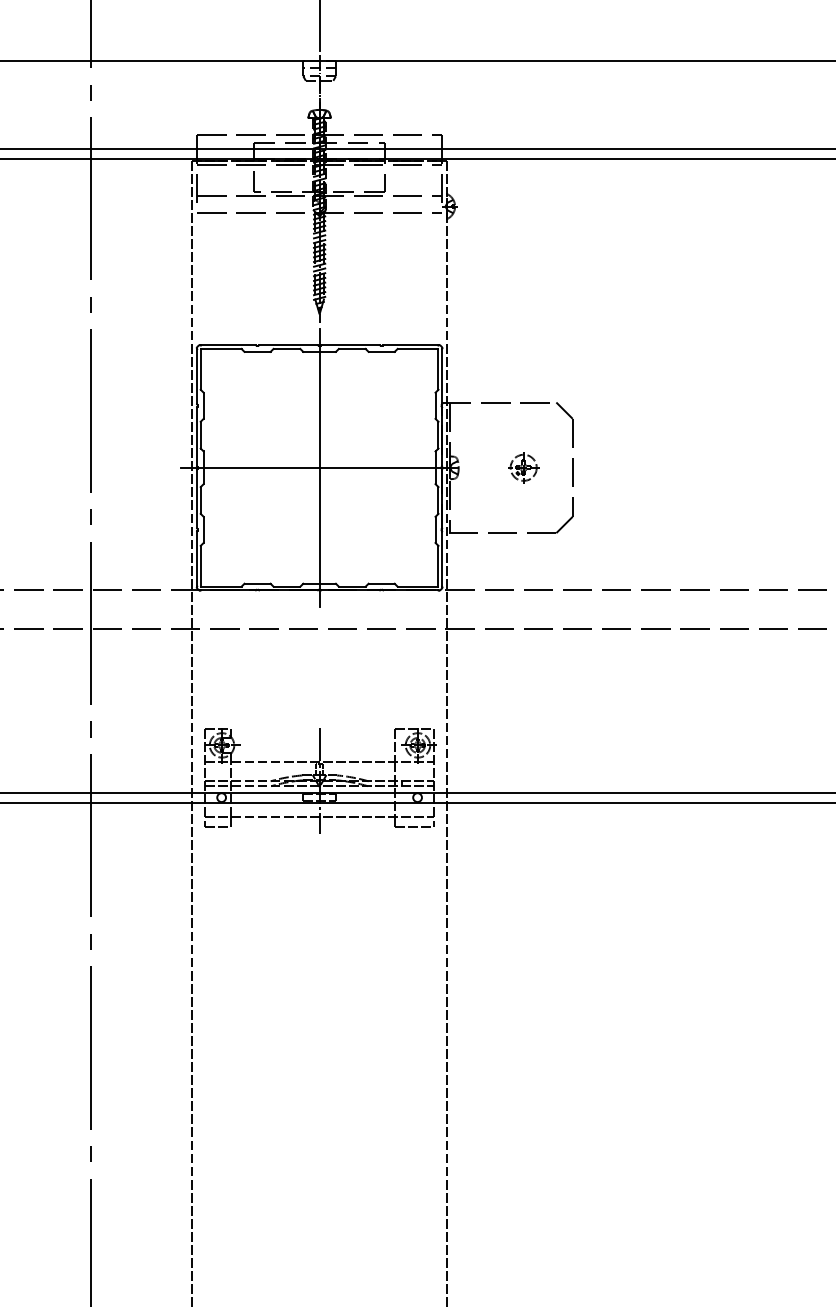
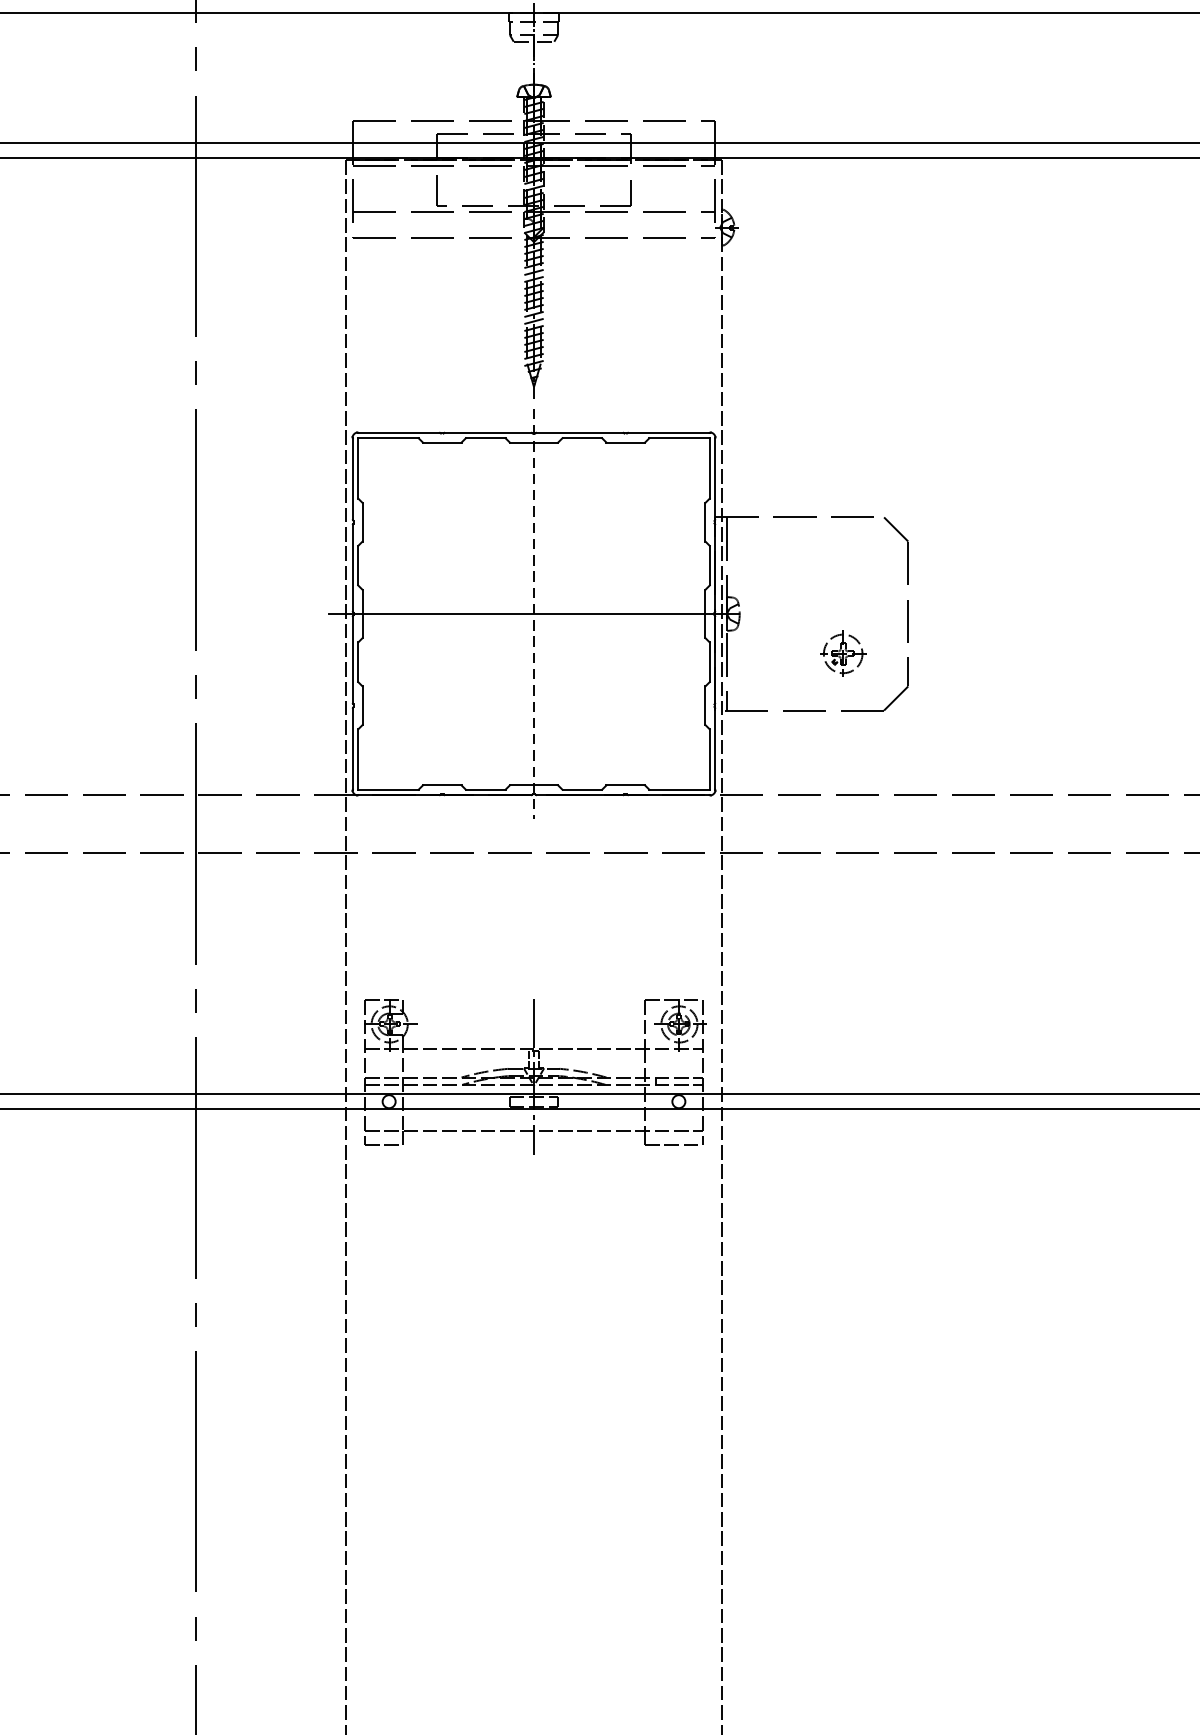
line: (319, 467) -> (533, 613), solid -> dashed
part: (523, 467) -> (842, 653), moved

